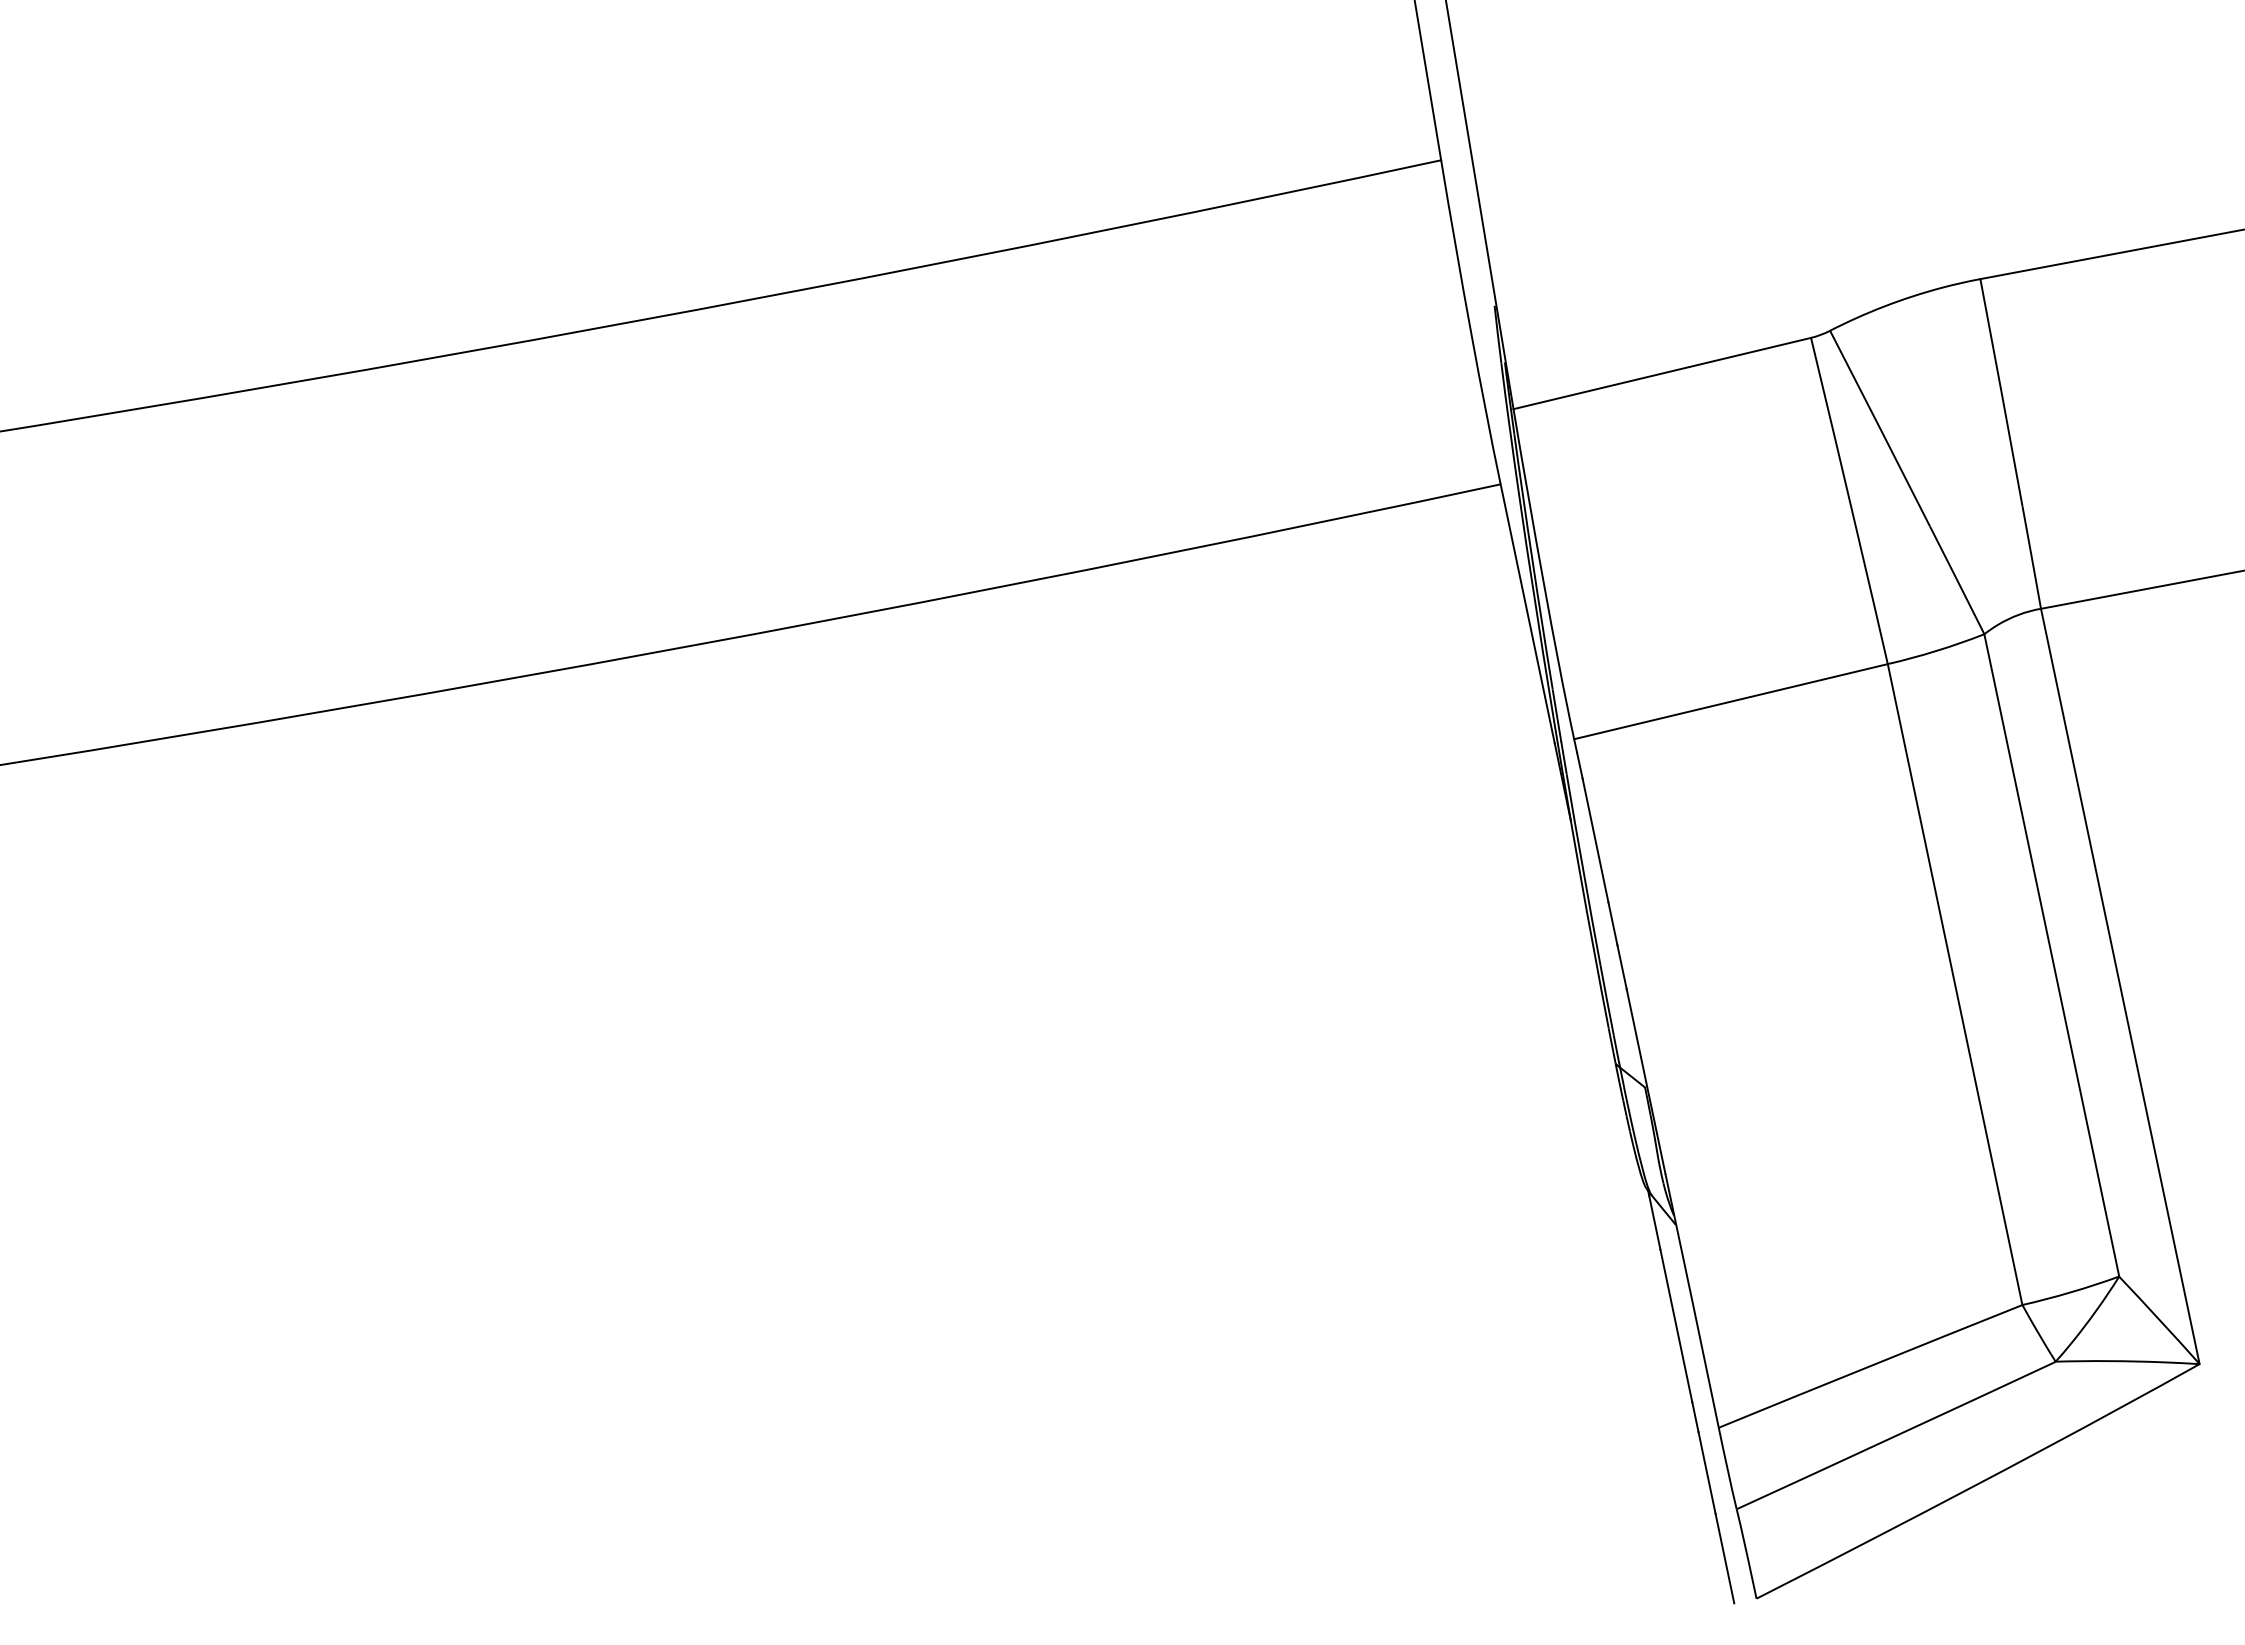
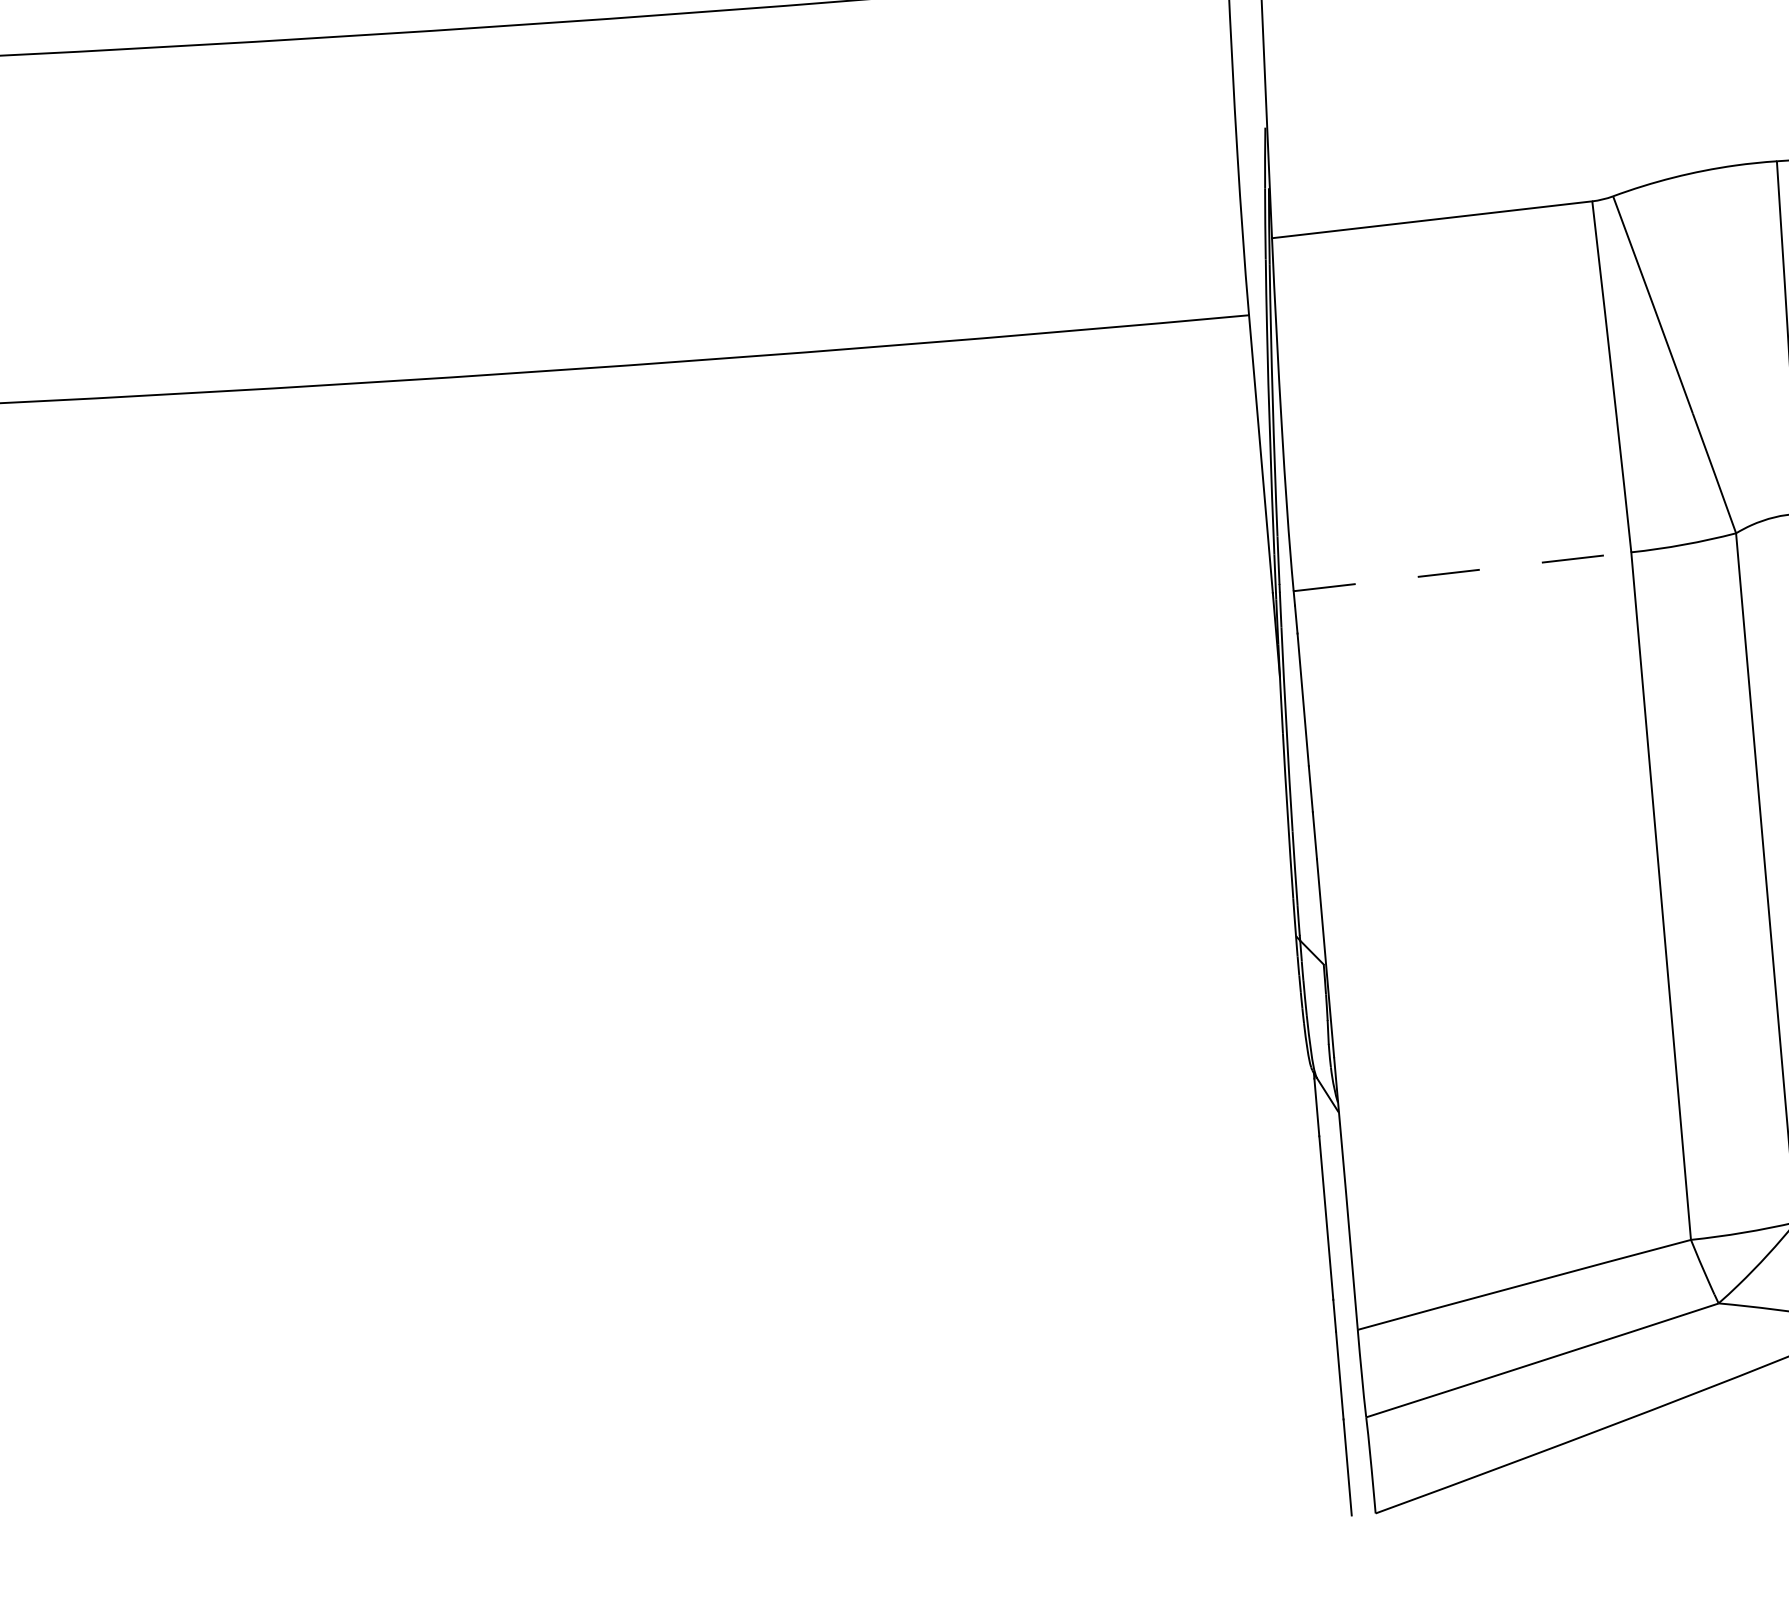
line: (1731, 701) -> (1463, 571), solid -> dashed

